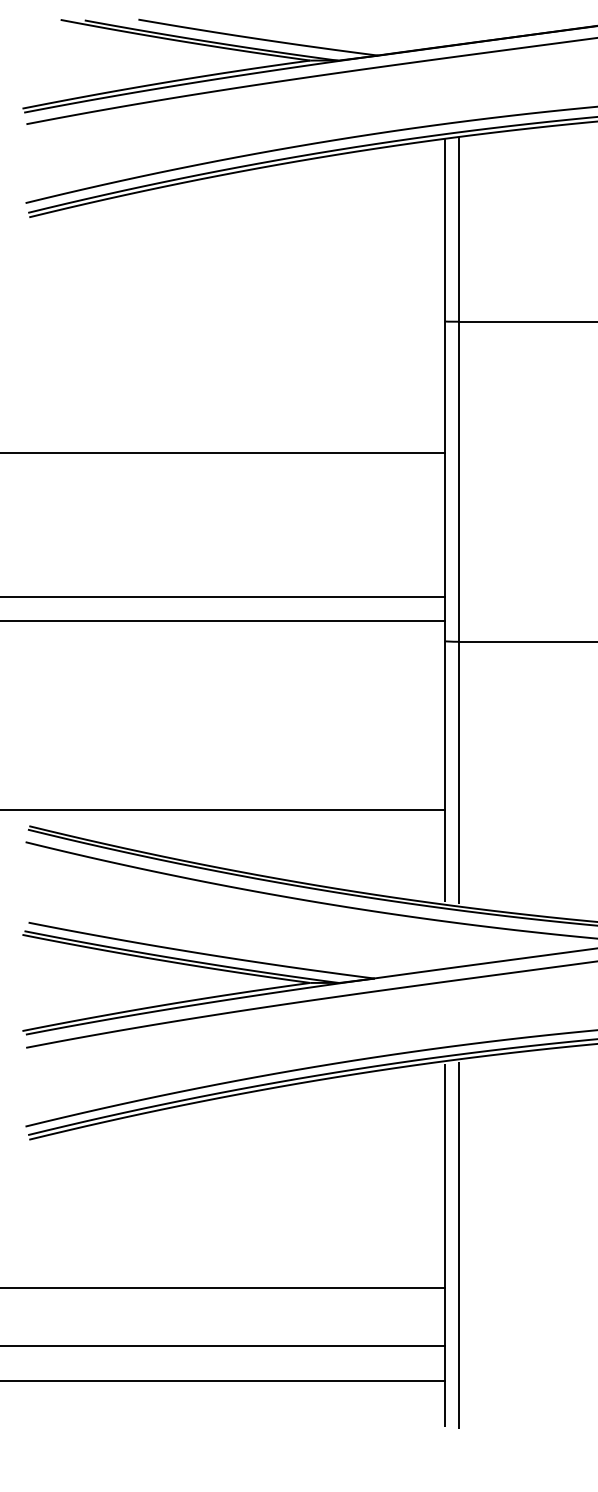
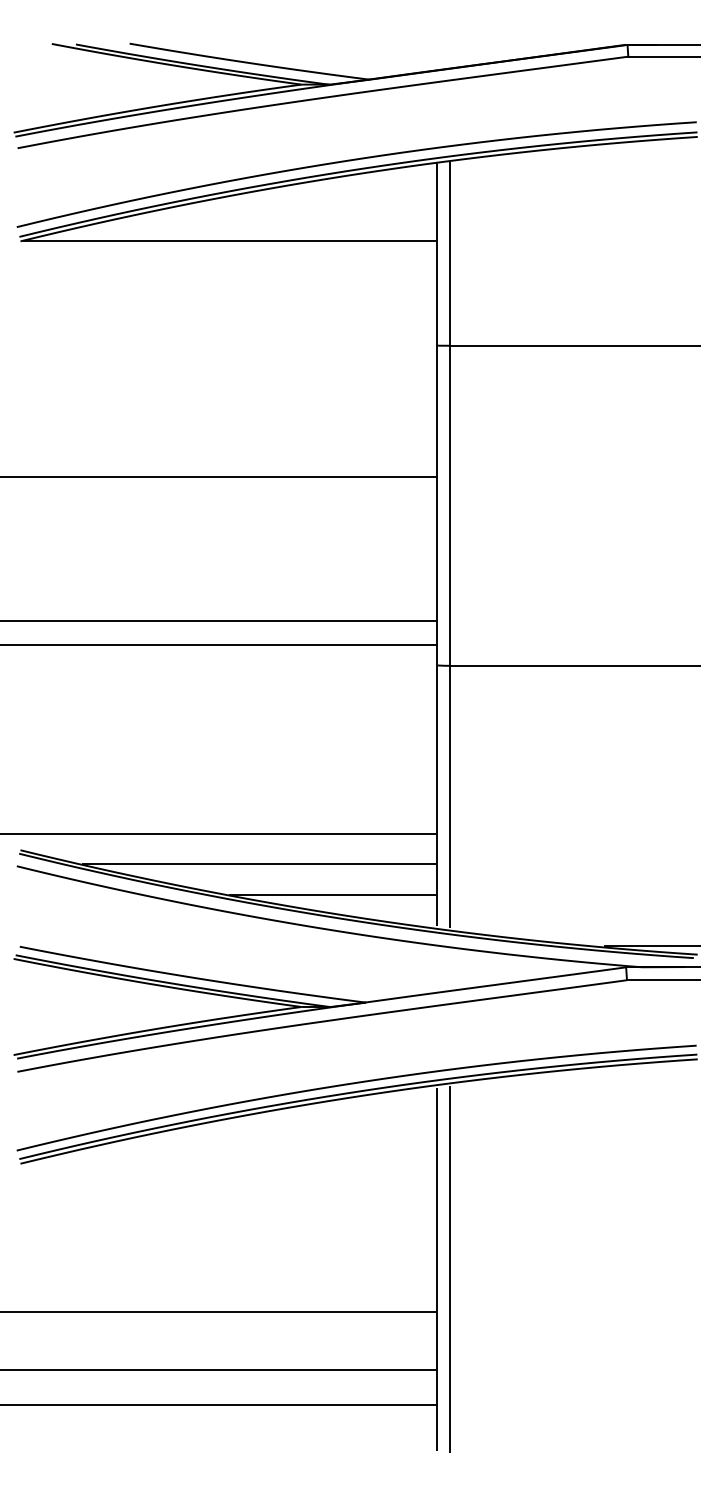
line: (238, 217) -> (229, 241), added
line: (268, 839) -> (259, 863), added
line: (341, 870) -> (332, 894), added

